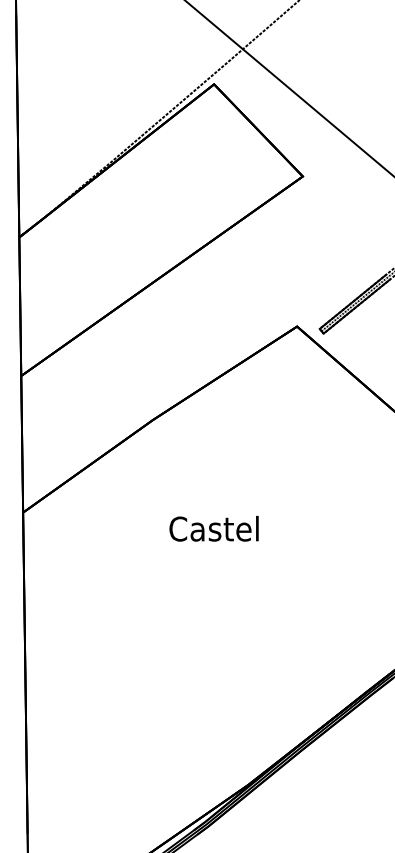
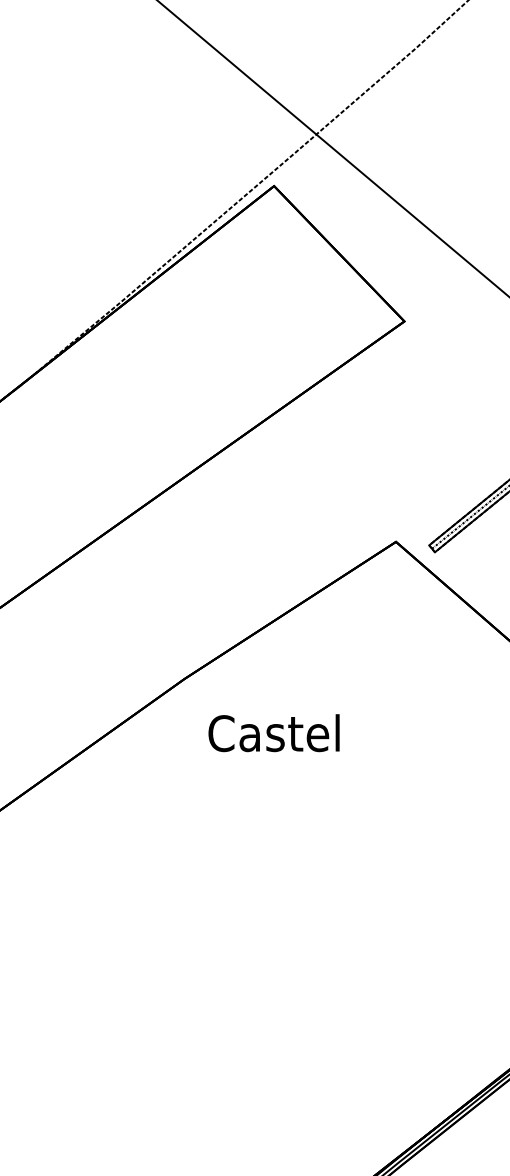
text: (213, 528) -> (273, 732), moved

